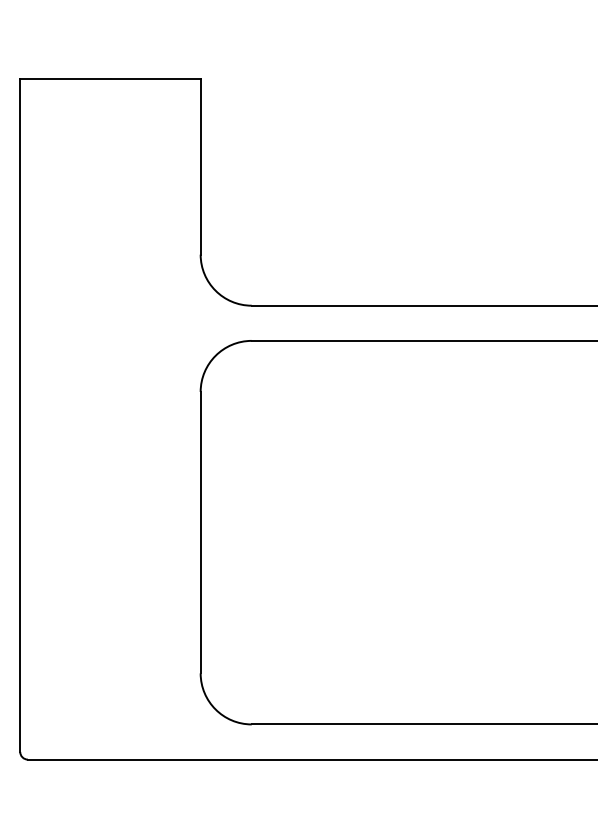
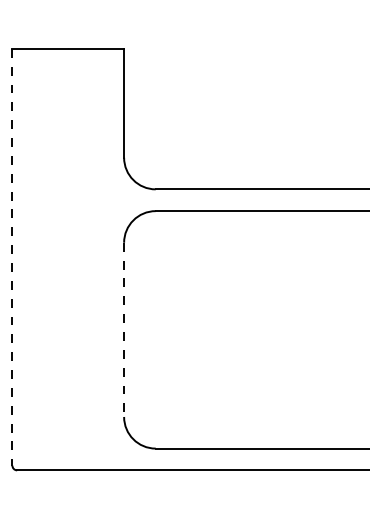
line: (20, 415) -> (12, 257), solid -> dashed
line: (201, 533) -> (124, 330), solid -> dashed

